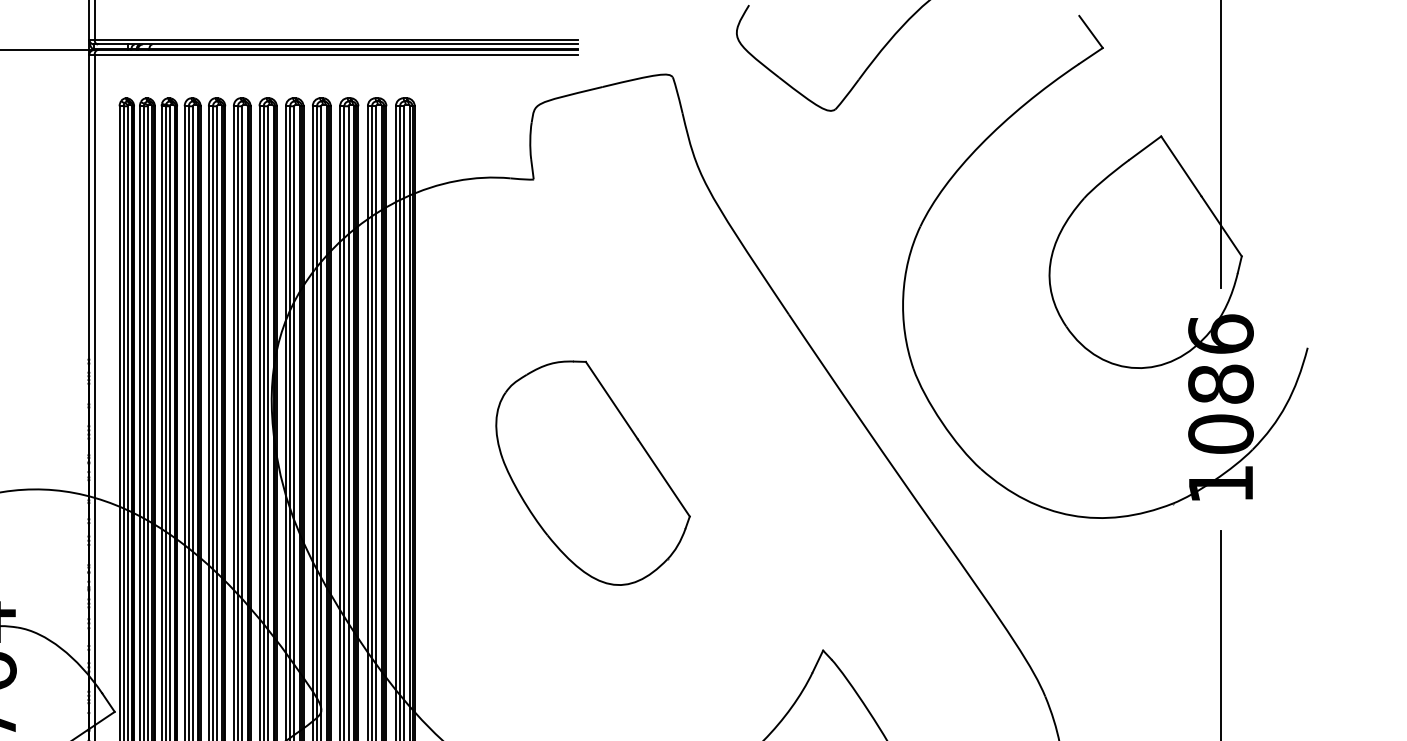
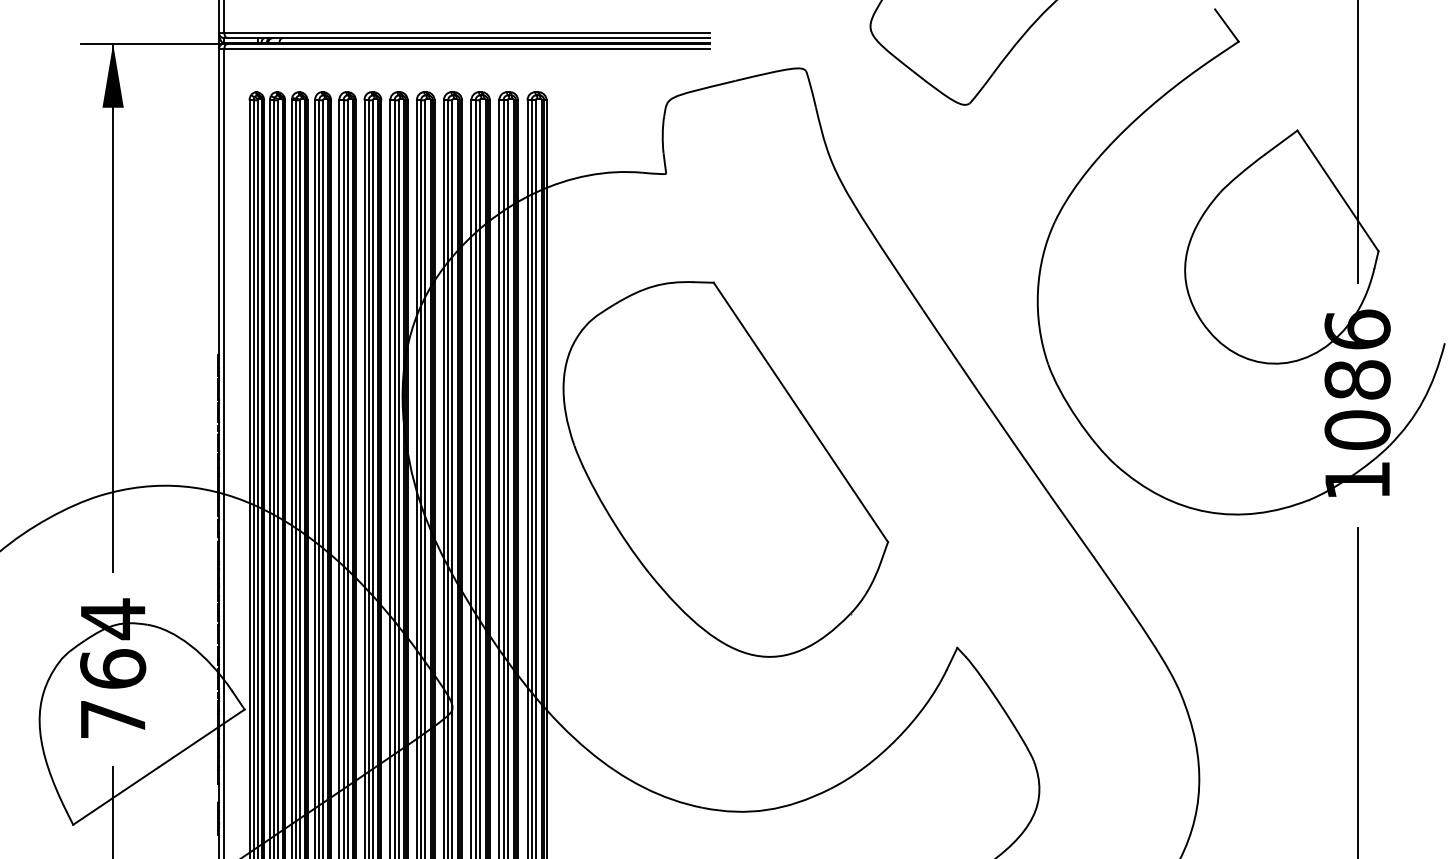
part: (592, 473) -> (725, 469), size x1.67

